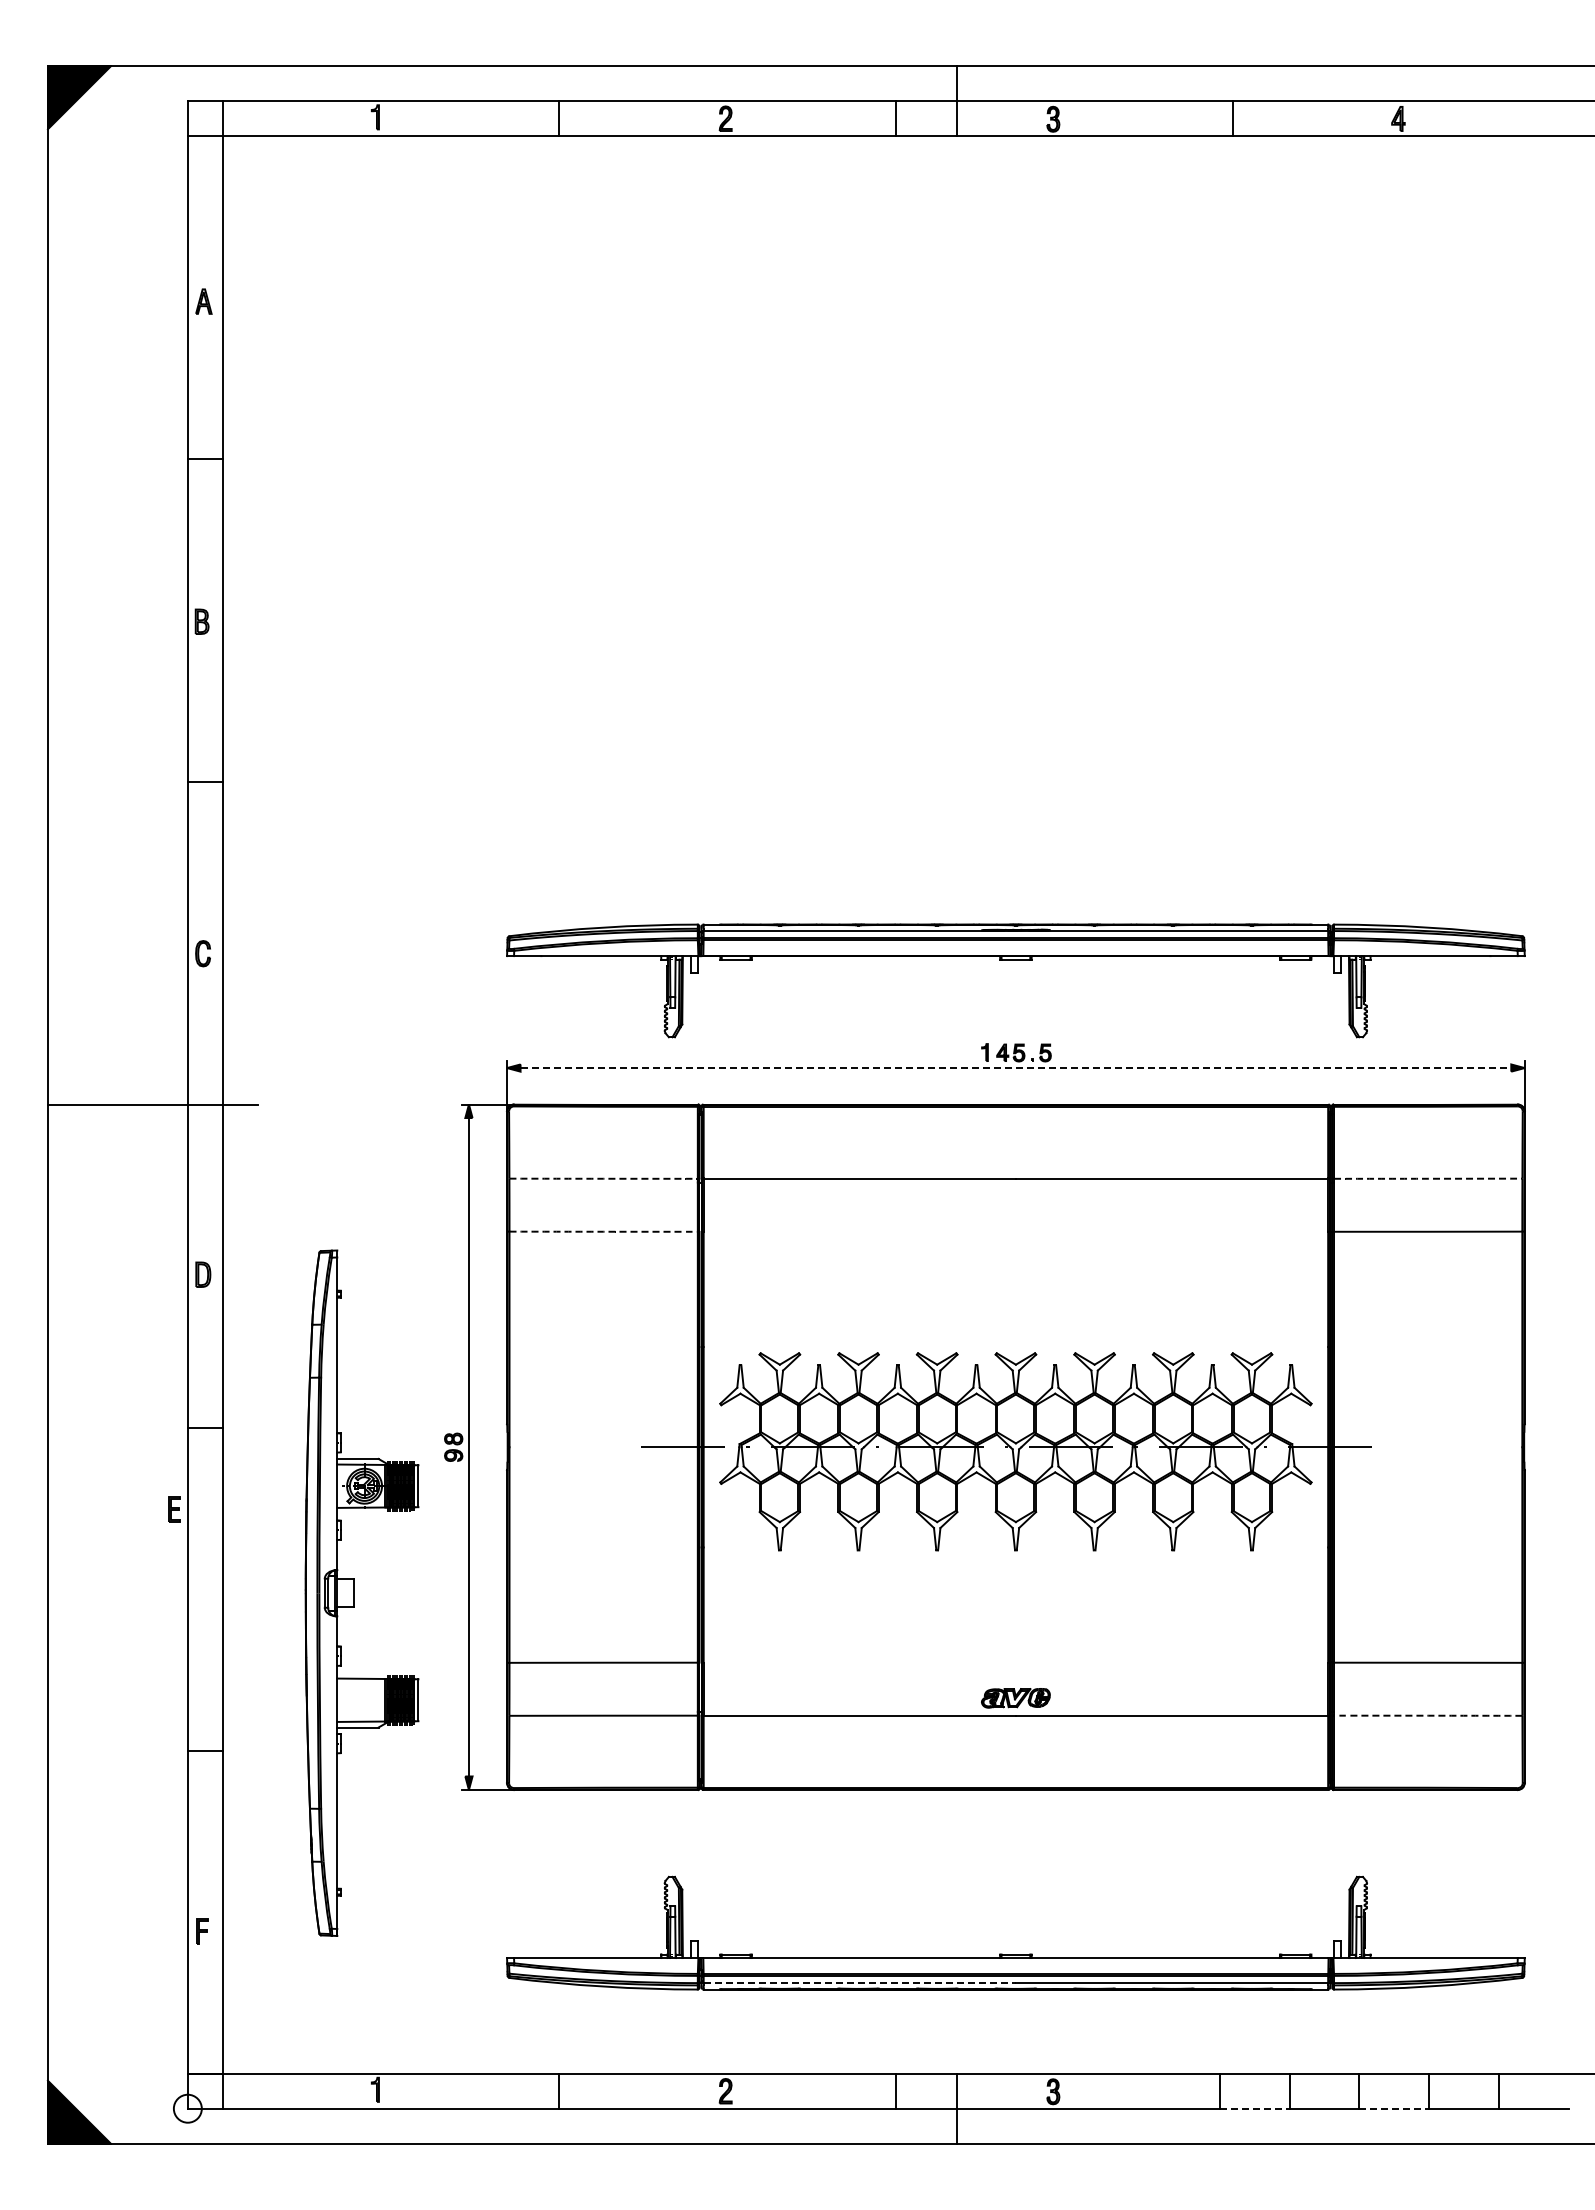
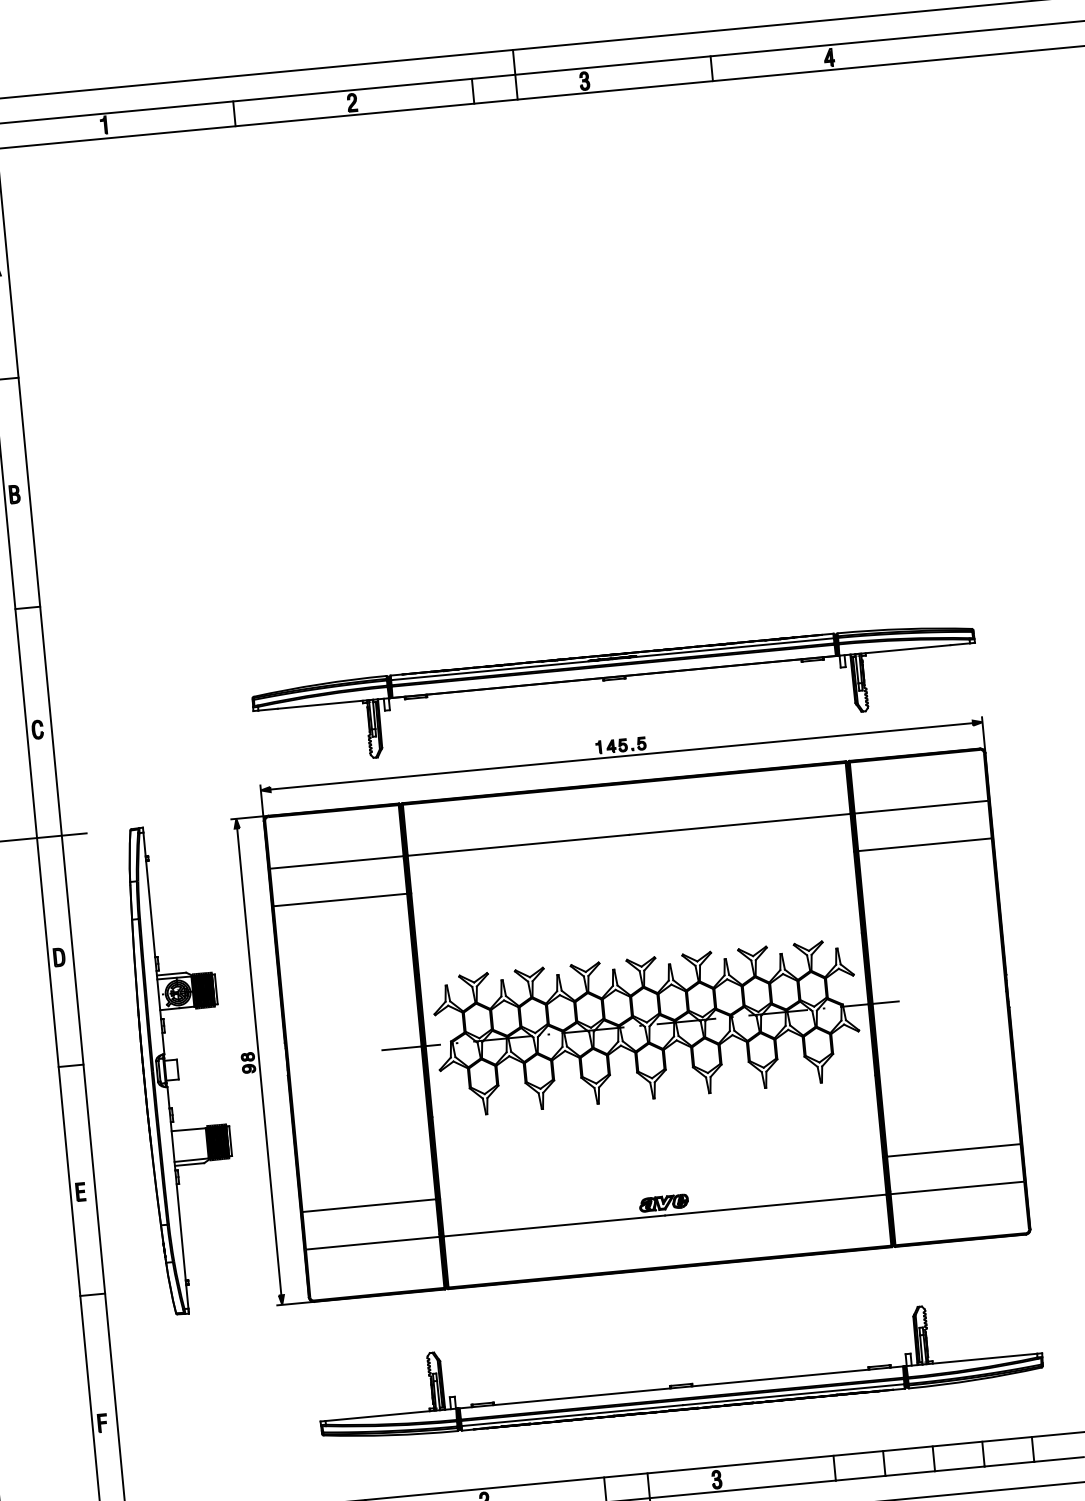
line: (1016, 1068) -> (622, 756), dashed -> solid
arc: (603, 1178) -> (336, 862), dashed -> solid
arc: (1428, 1178) -> (921, 807), dashed -> solid
arc: (603, 1231) -> (340, 899), dashed -> solid
part: (174, 1509) -> (80, 1191), moved
part: (354, 1592) -> (178, 1069), moved
arc: (1428, 1715) -> (957, 1187), dashed -> solid
line: (860, 1983) -> (572, 1415), dashed -> solid
line: (1254, 2108) -> (860, 1478), dashed -> solid
line: (1394, 2108) -> (959, 1468), dashed -> solid

